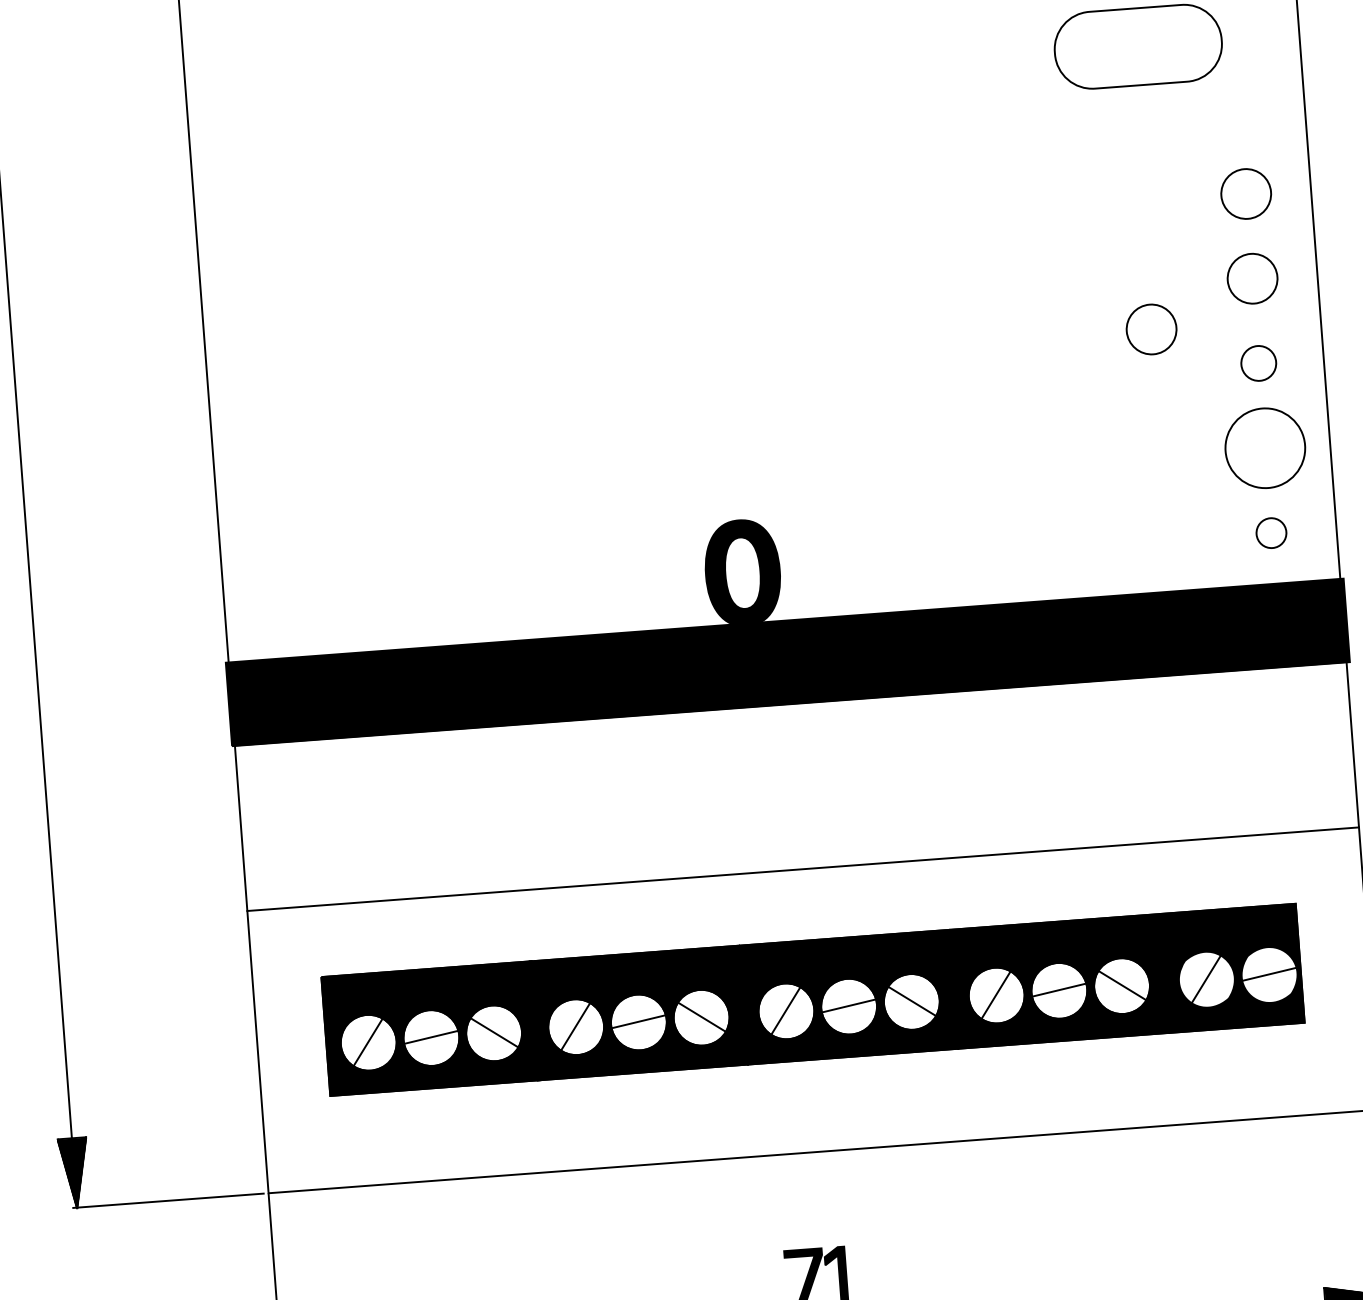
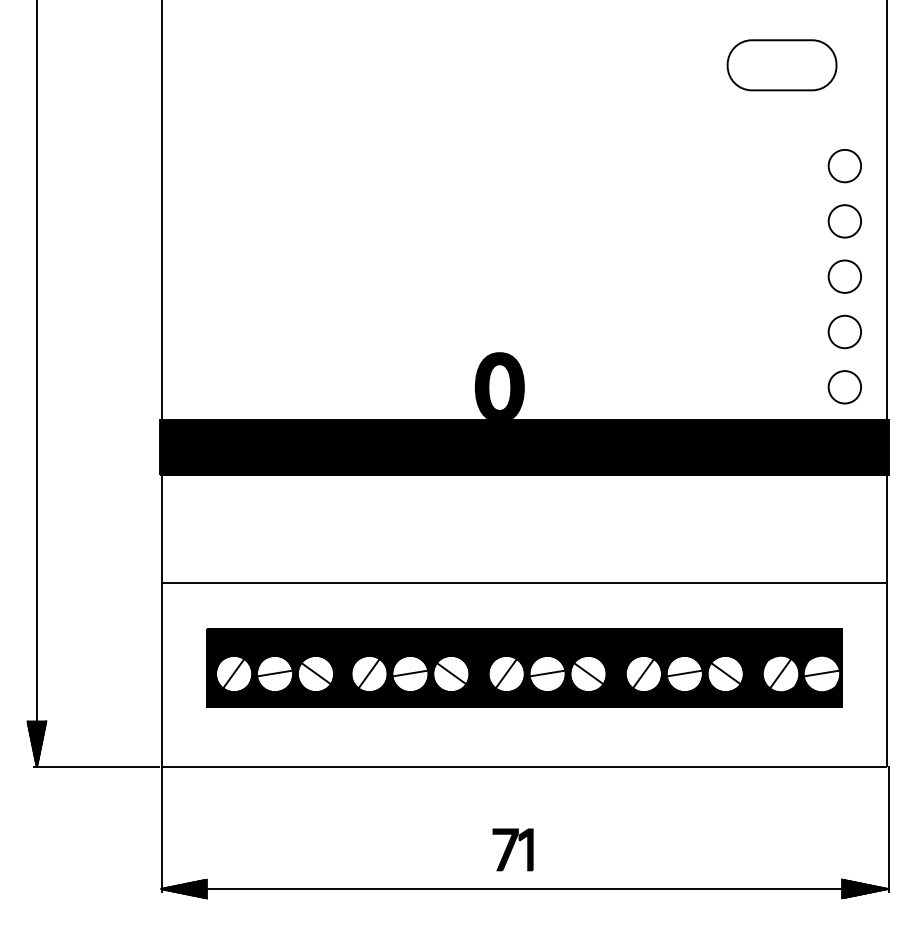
circle: (1151, 329) -> (776, 249), removed
circle: (1258, 363) -> (844, 276), size x1.43
circle: (1264, 447) -> (844, 331), size x0.62
circle: (1271, 533) -> (844, 387), size x1.67

